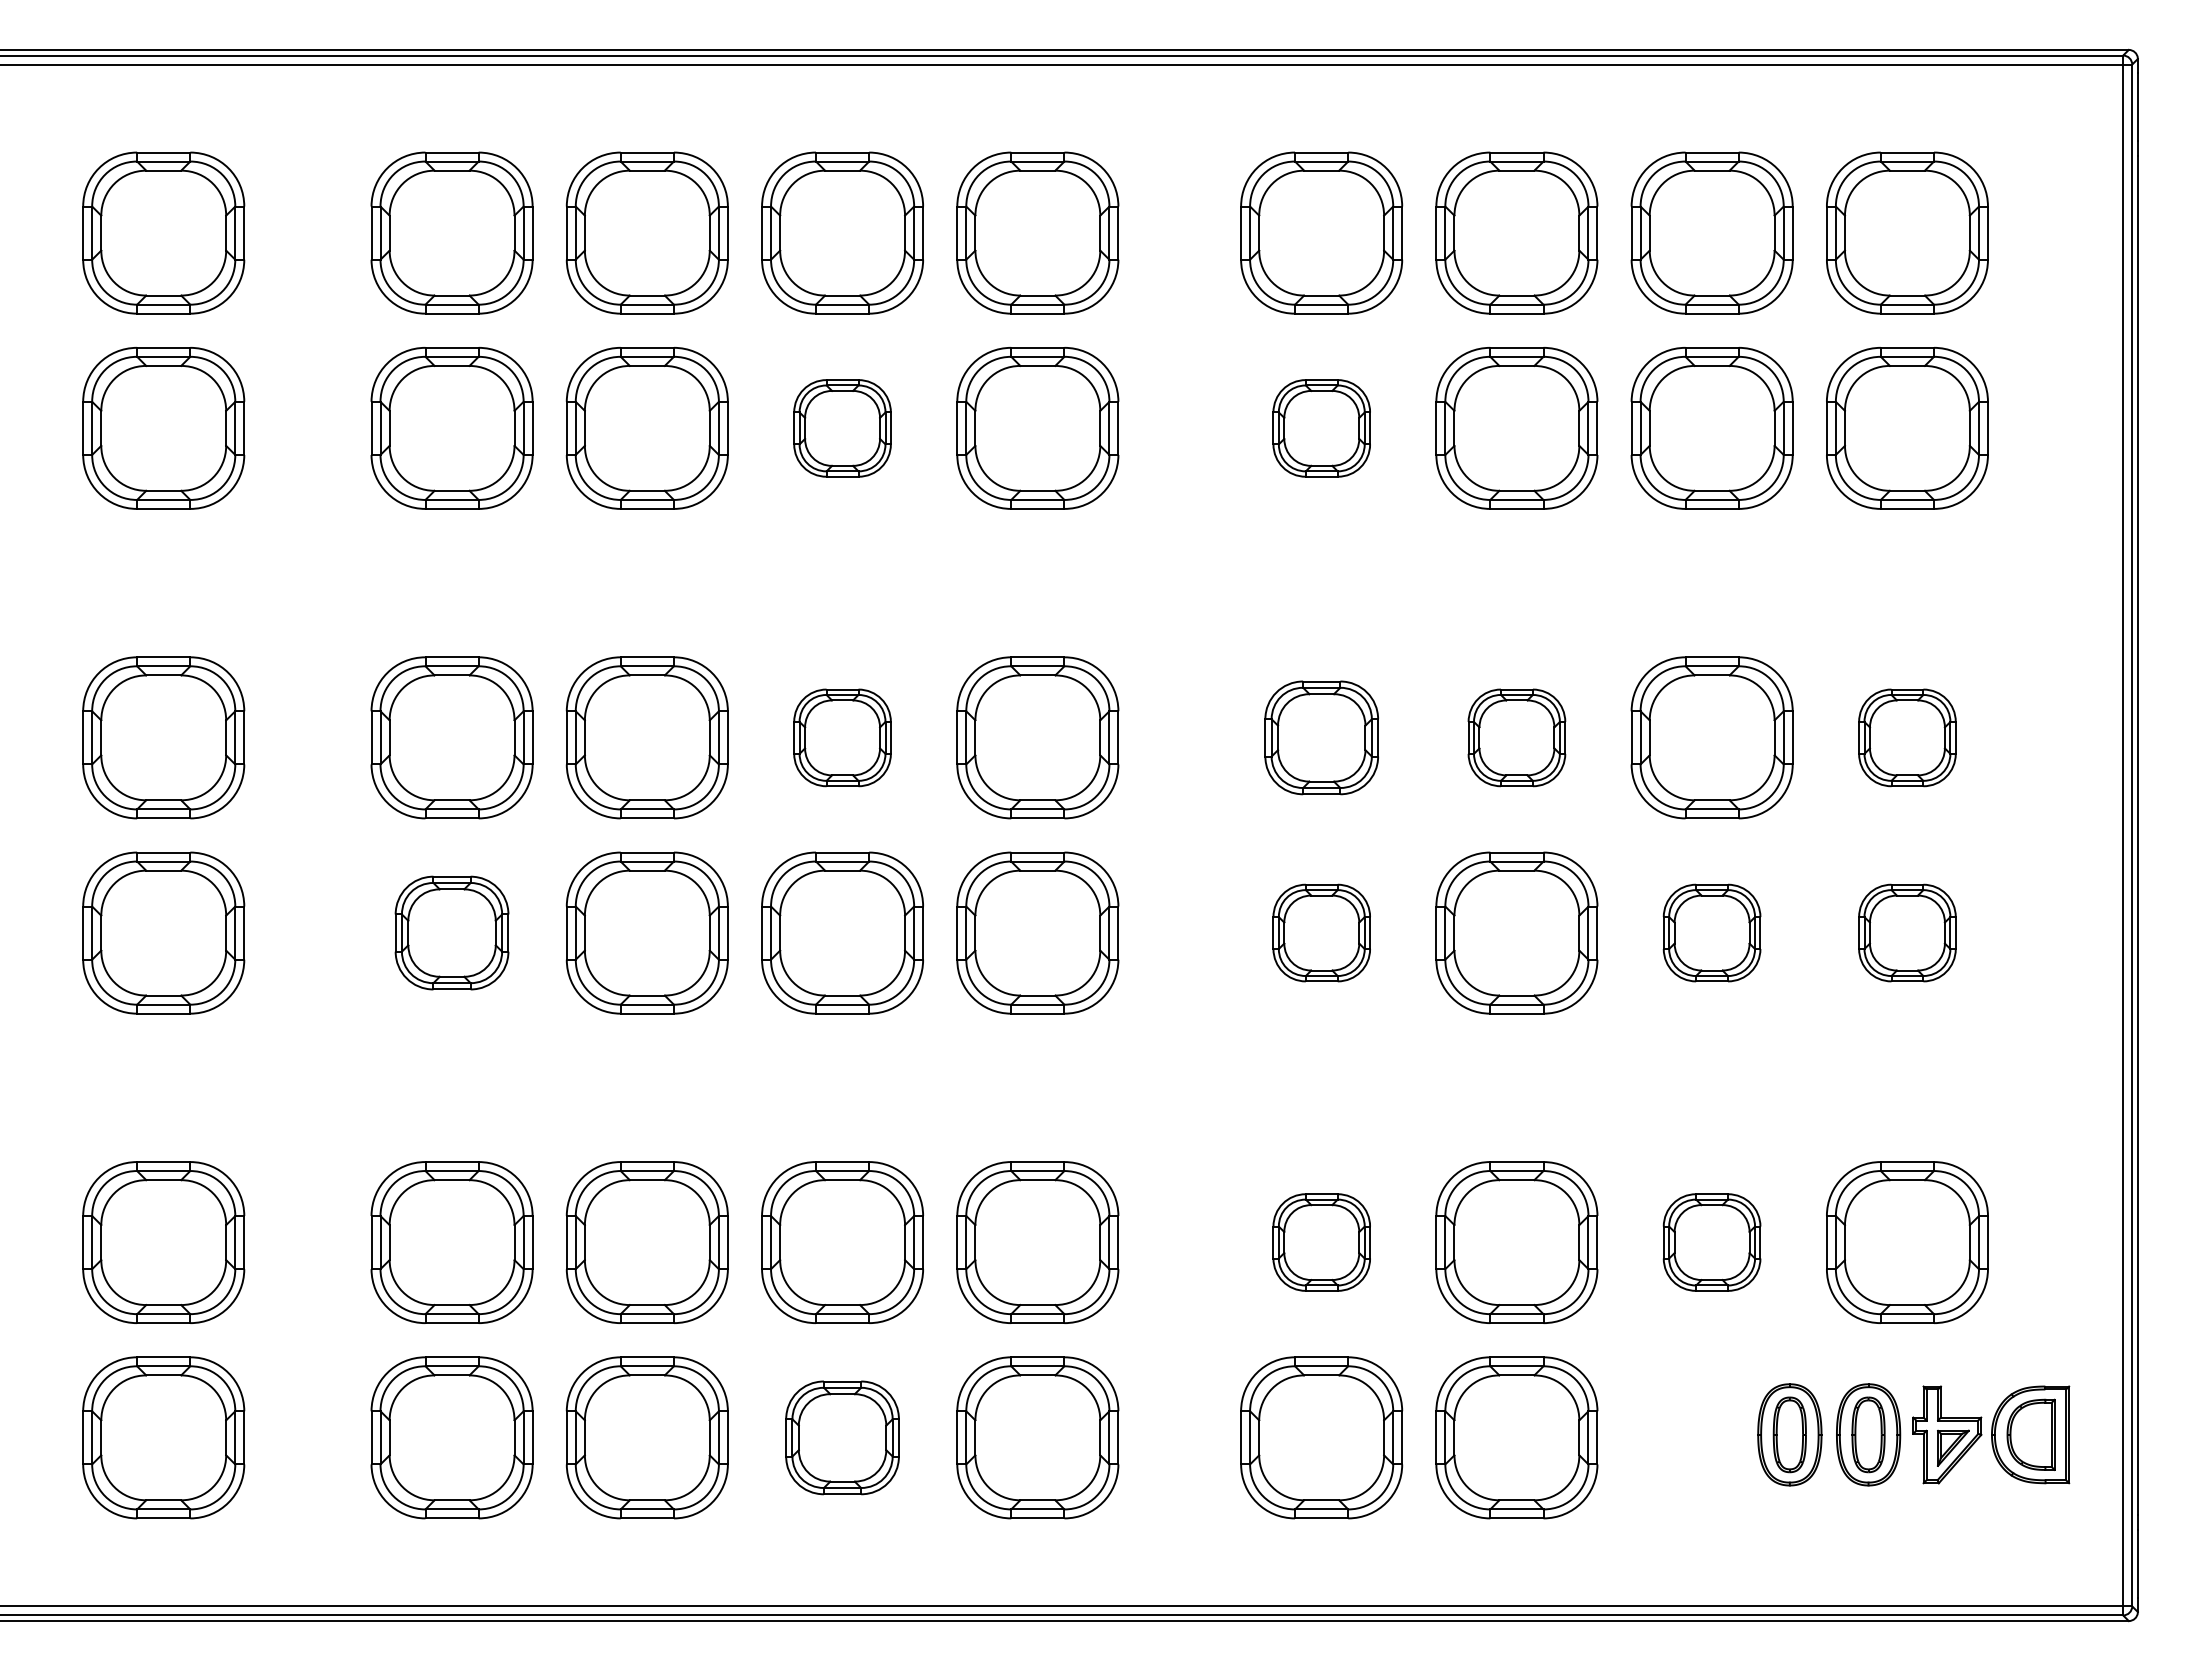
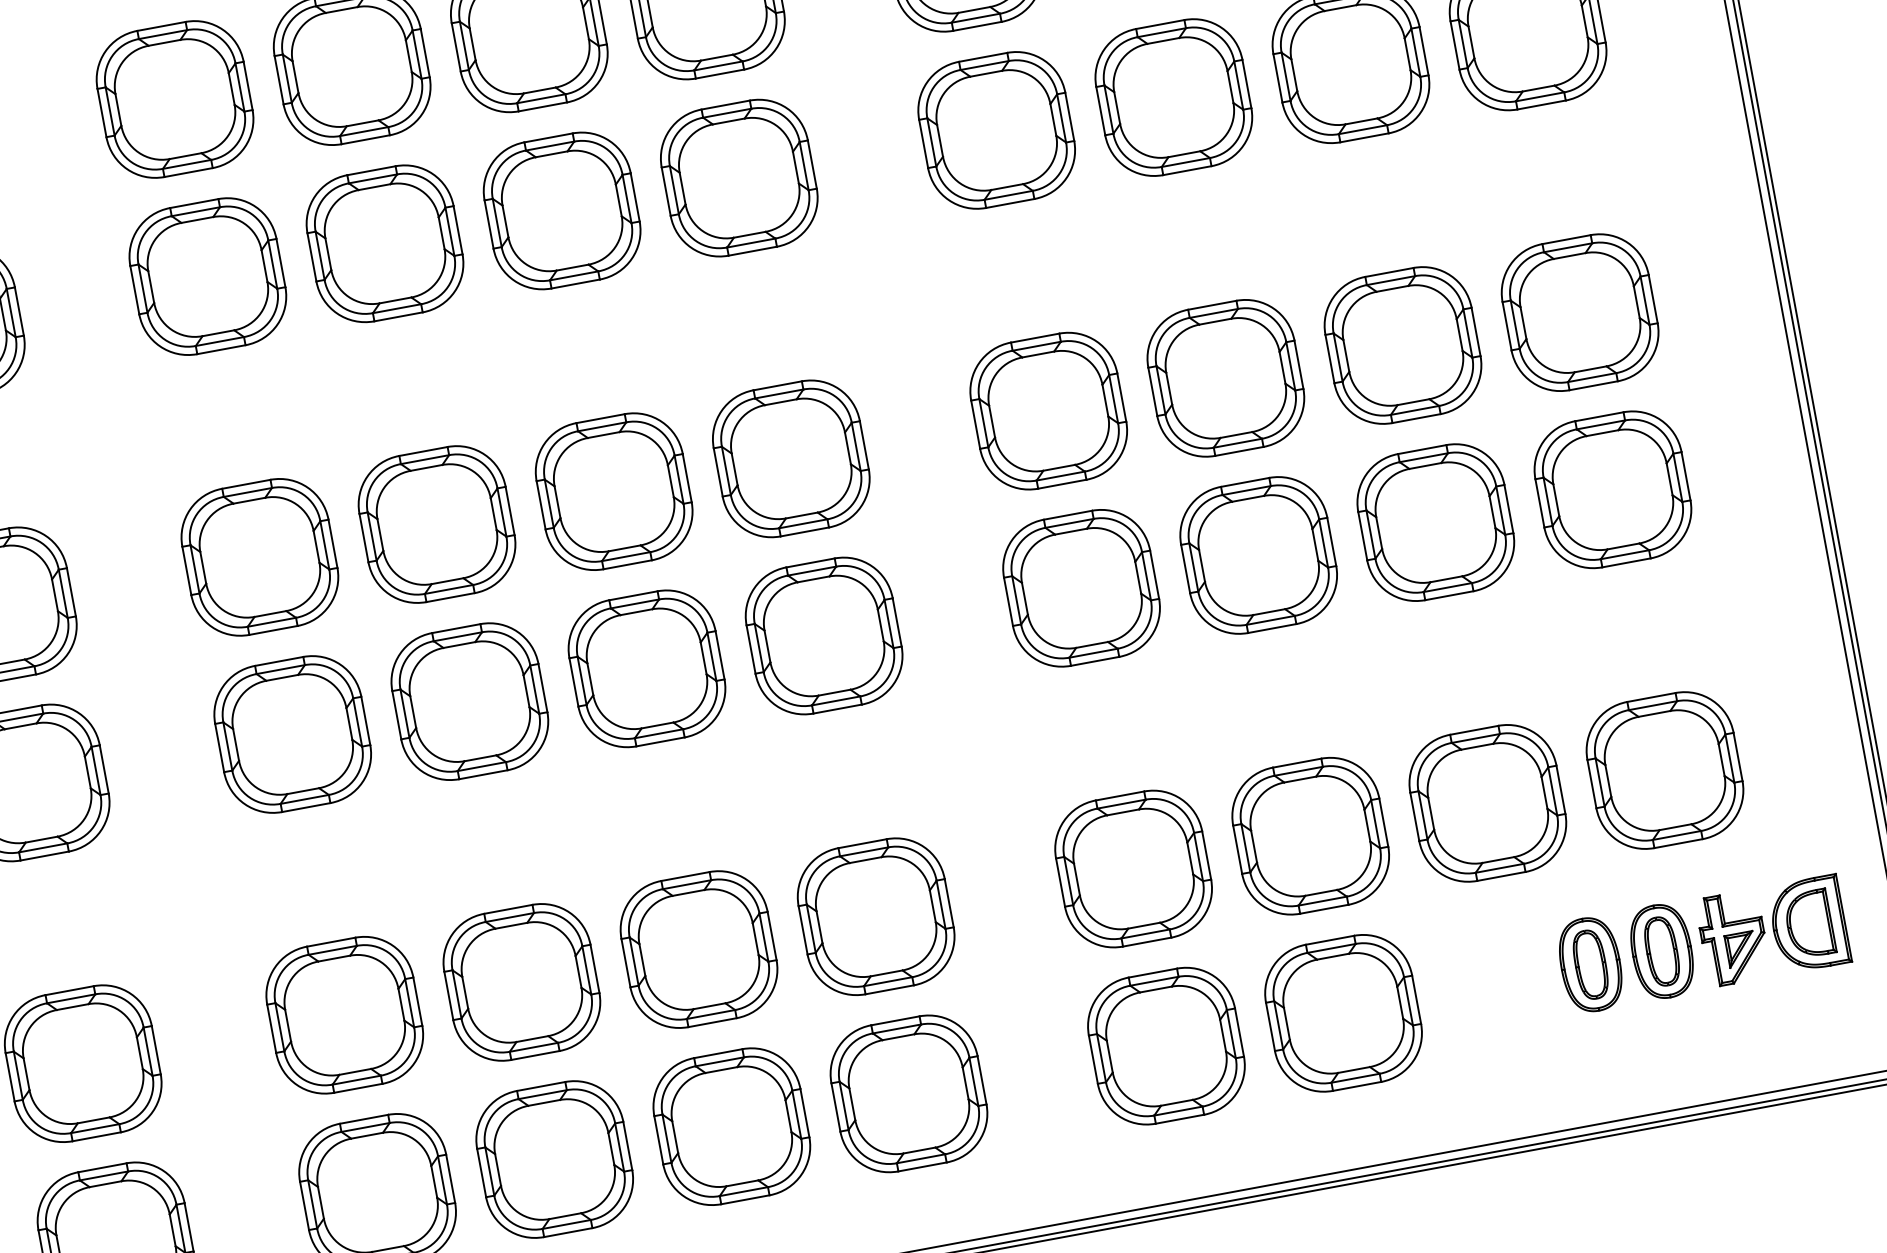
part: (842, 428) -> (562, 211), size x1.67
part: (1321, 428) -> (996, 130), size x1.67
part: (842, 737) -> (614, 491), size x1.67
part: (1321, 737) -> (1048, 410), size x1.43
part: (1516, 737) -> (1225, 378), size x1.67
part: (1907, 737) -> (1580, 312), size x1.67
part: (451, 932) -> (292, 734), size x1.43
part: (1321, 932) -> (1081, 587), size x1.67
part: (1711, 932) -> (1435, 522), size x1.67
part: (1907, 932) -> (1612, 489), size x1.67
part: (1321, 1242) -> (1133, 868), size x1.67
part: (1711, 1242) -> (1487, 803), size x1.67
part: (842, 1437) -> (731, 1126), size x1.43

